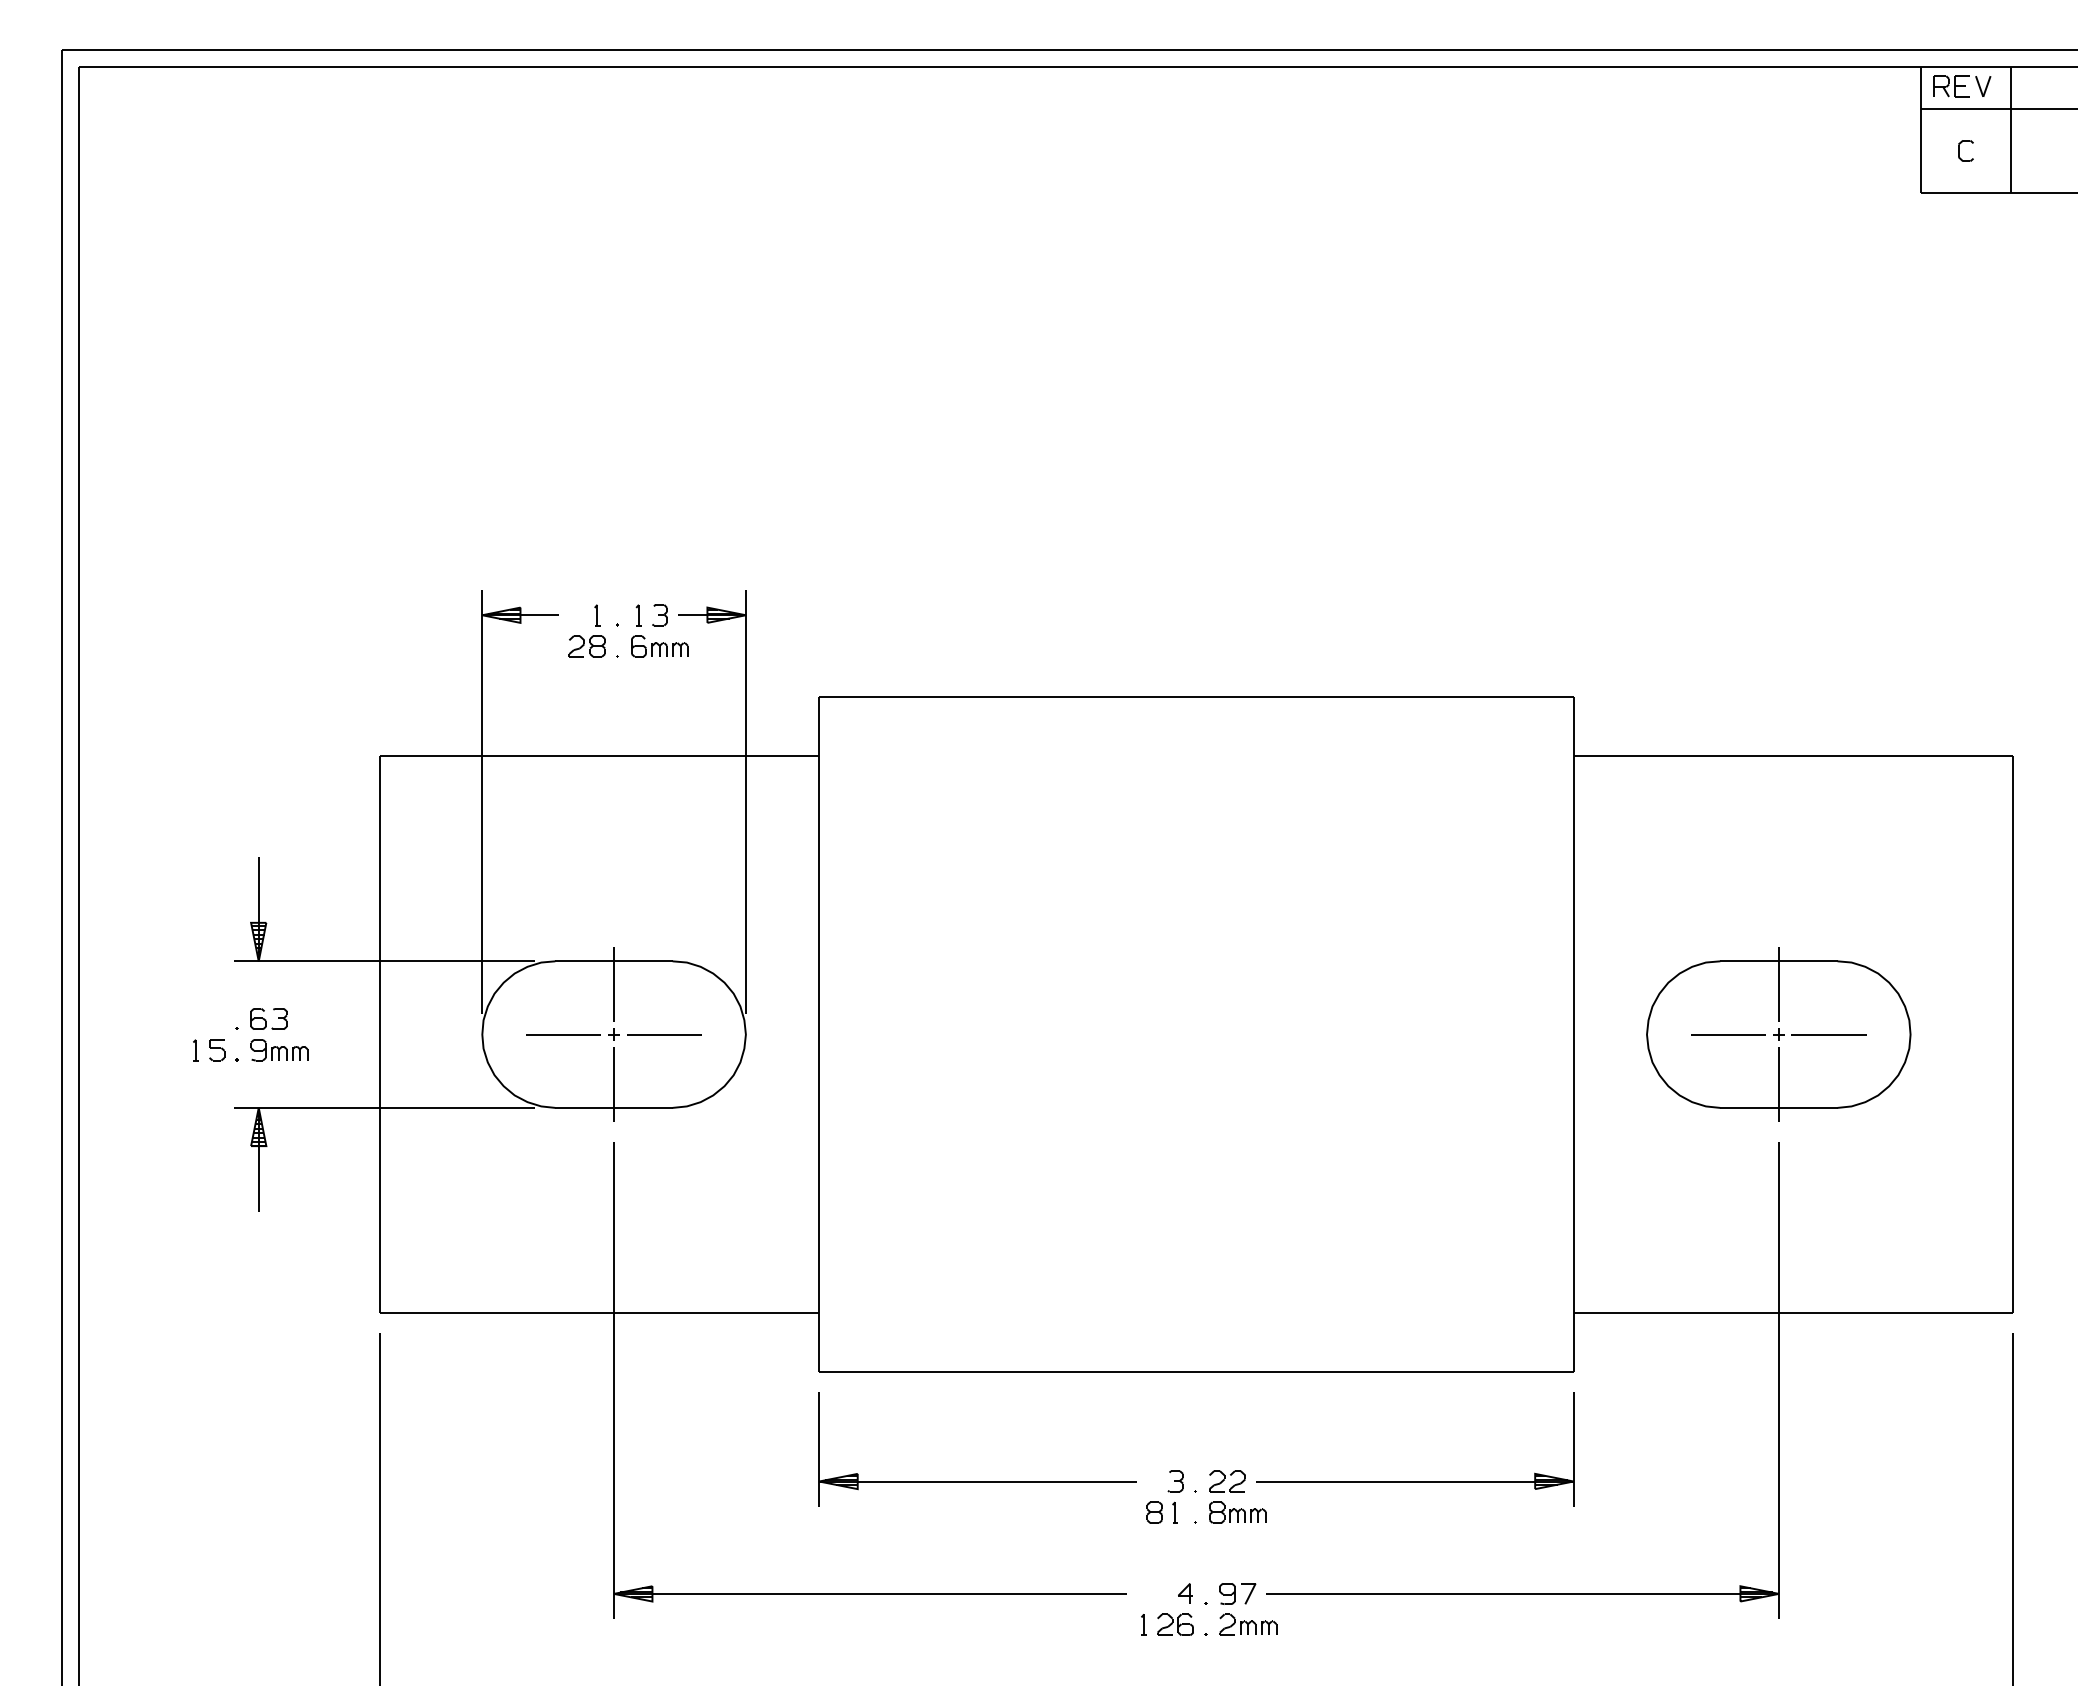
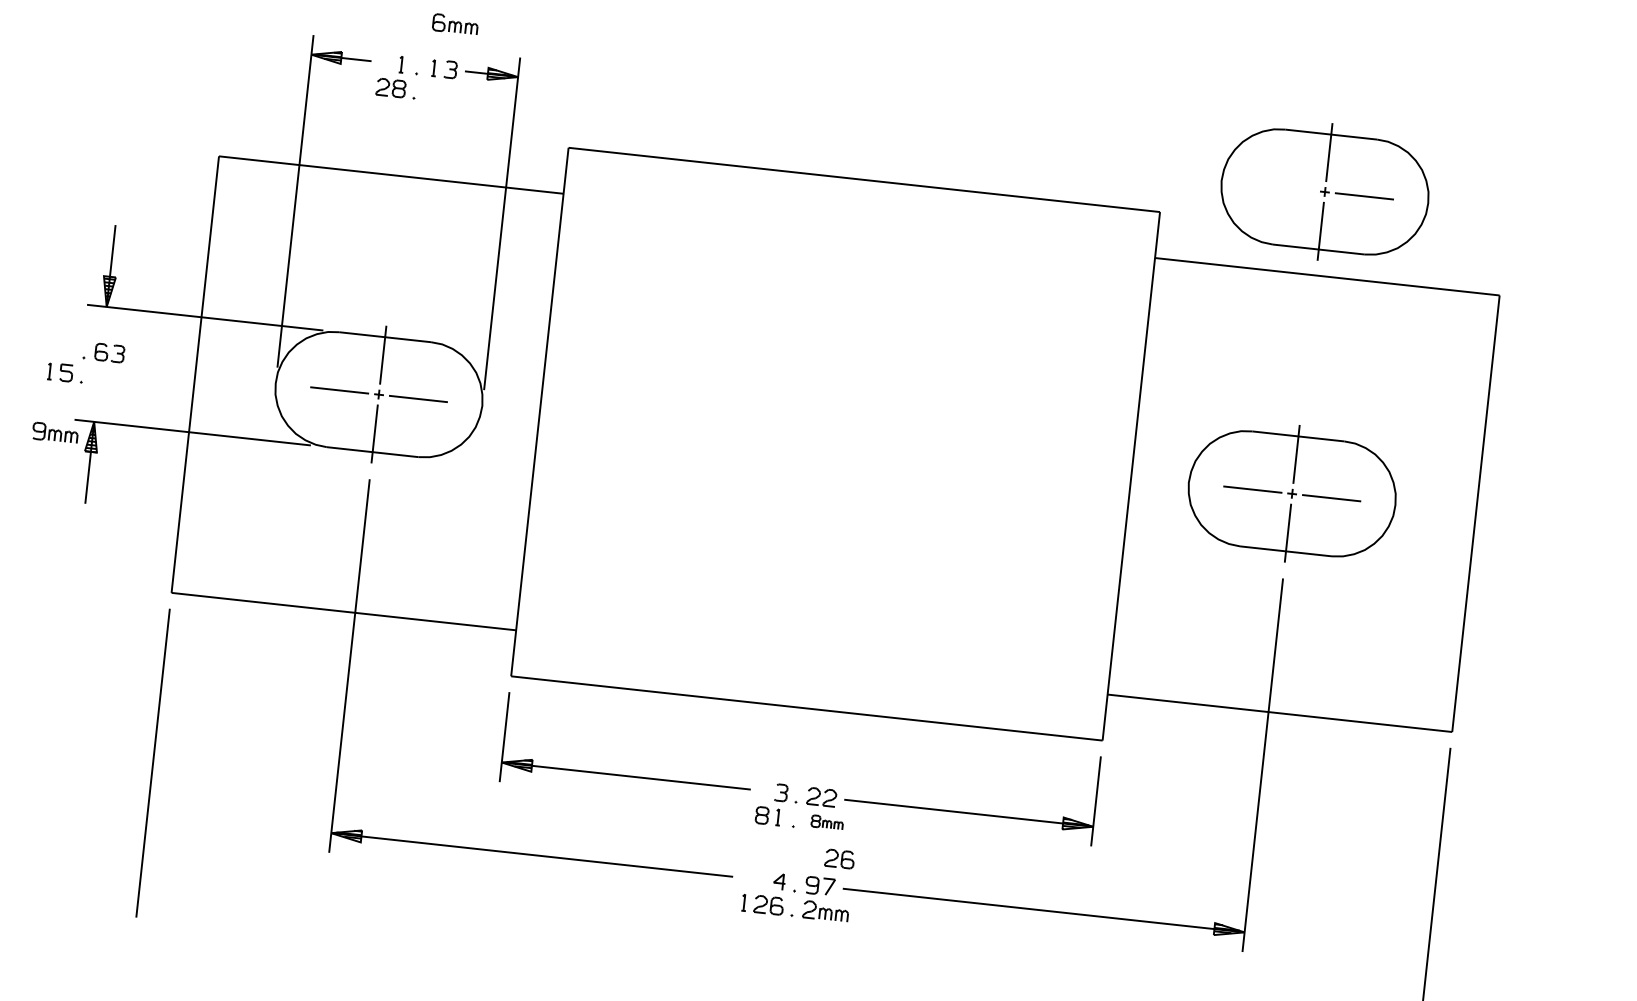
part: (659, 646) -> (455, 24), moved
part: (1778, 649) -> (1324, 191), added
part: (279, 1050) -> (55, 433), moved
part: (1237, 1512) -> (827, 822), size x0.7
part: (1258, 1556) -> (839, 858), added

